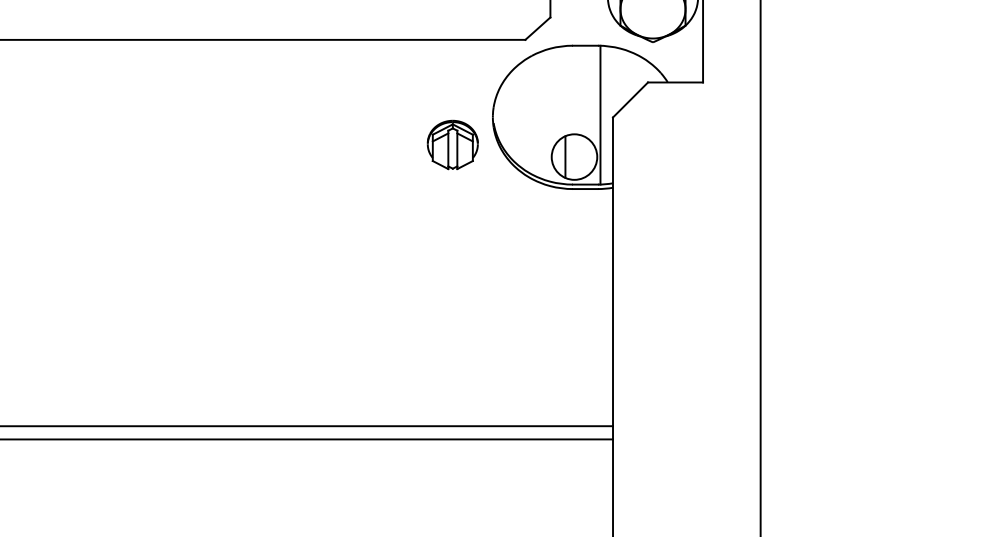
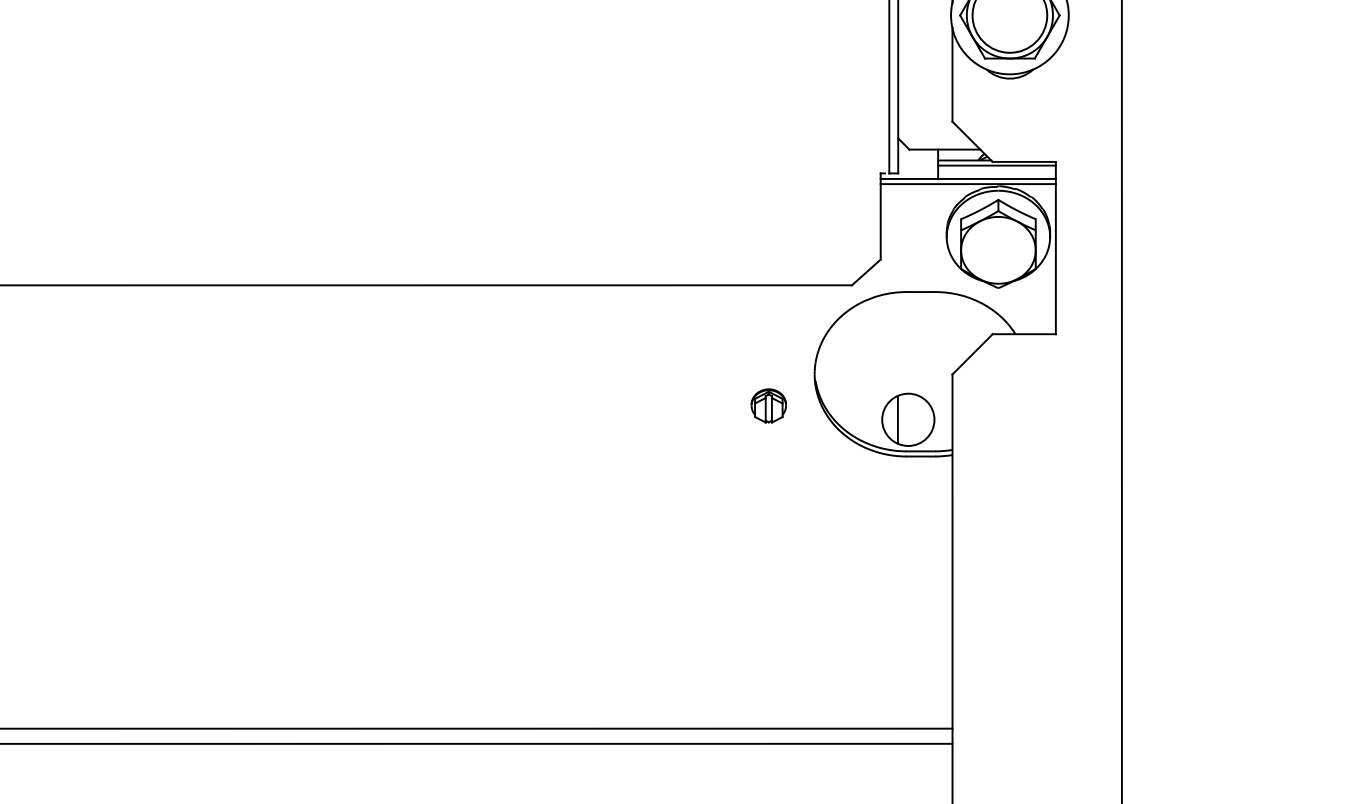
line: (600, 114) -> (938, 371), removed
part: (452, 144) -> (768, 405), size x0.6

